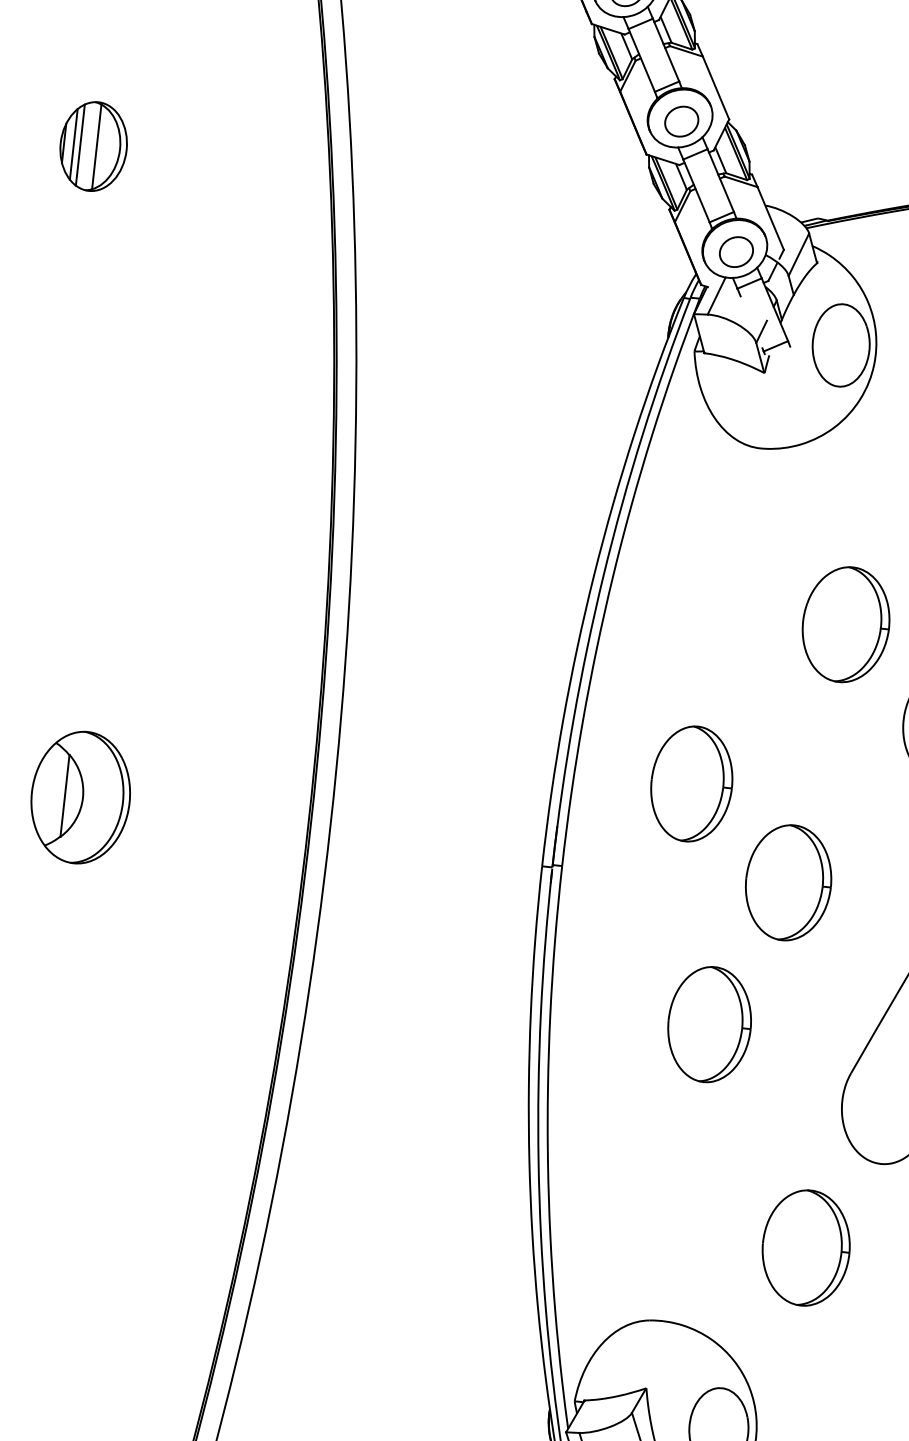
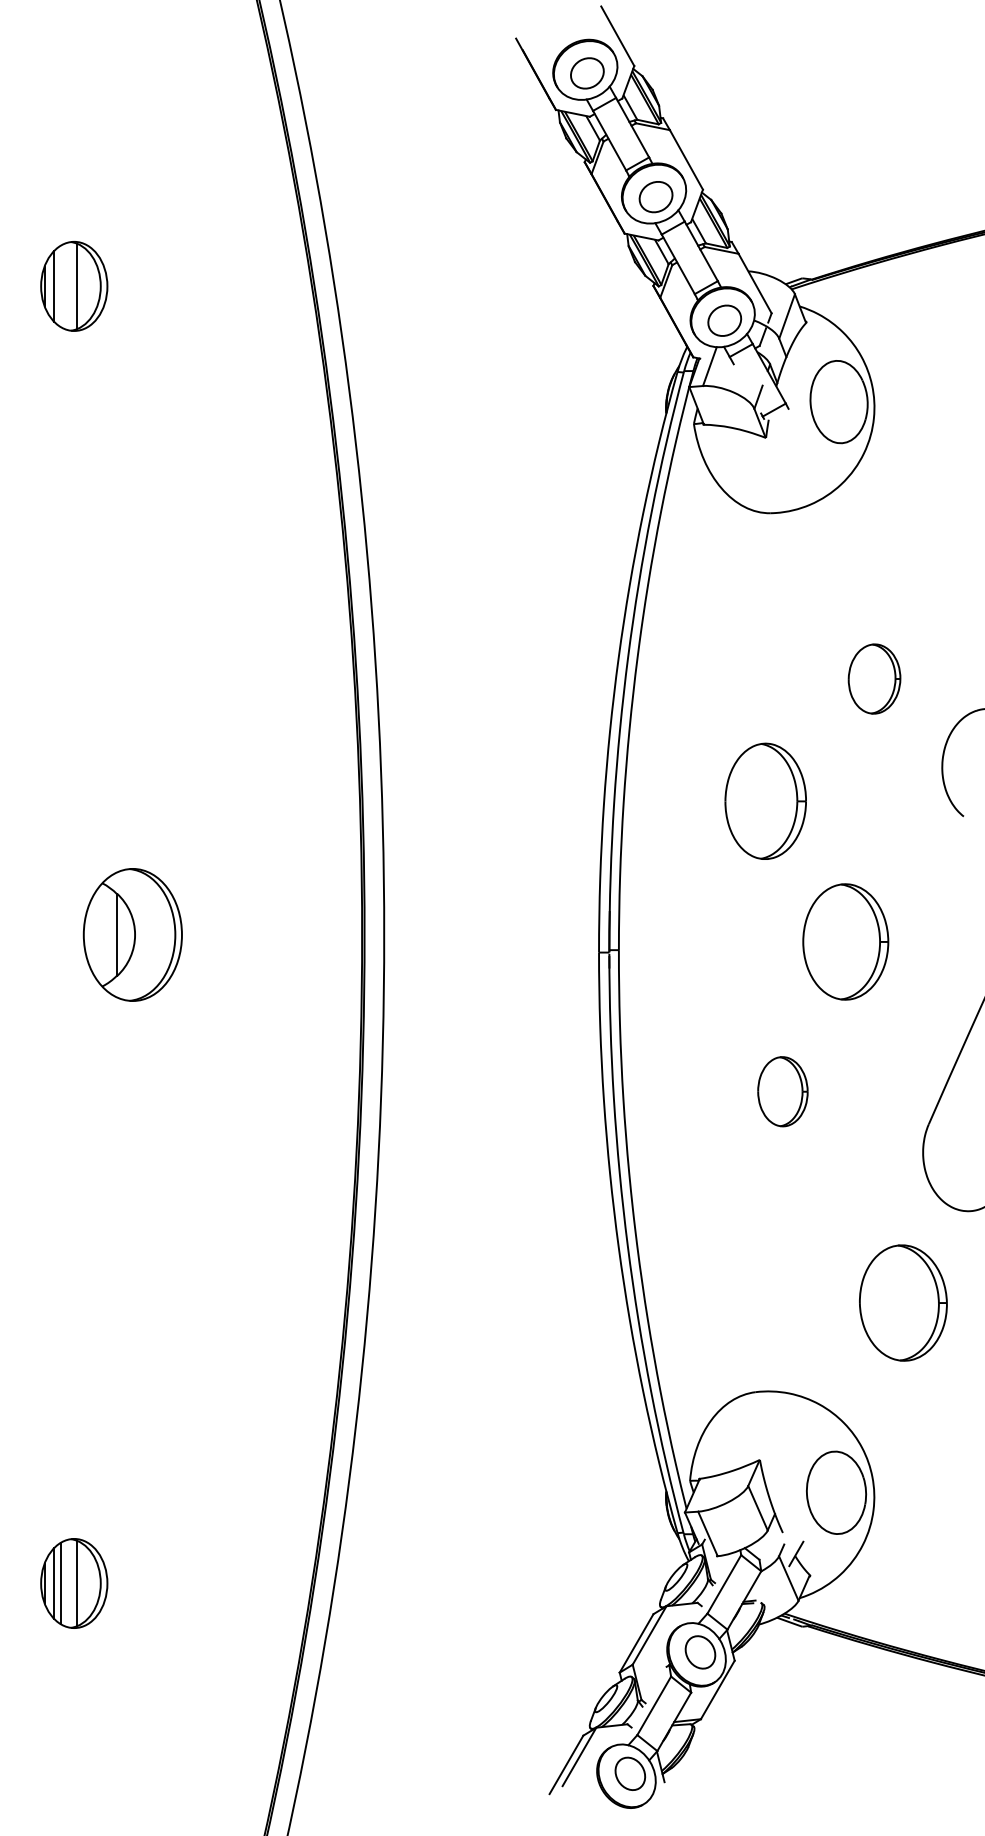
line: (79, 145) -> (60, 286), removed
part: (846, 624) -> (874, 678), size x0.6
part: (691, 783) -> (765, 800), moved
part: (709, 1024) -> (782, 1091), size x0.6

